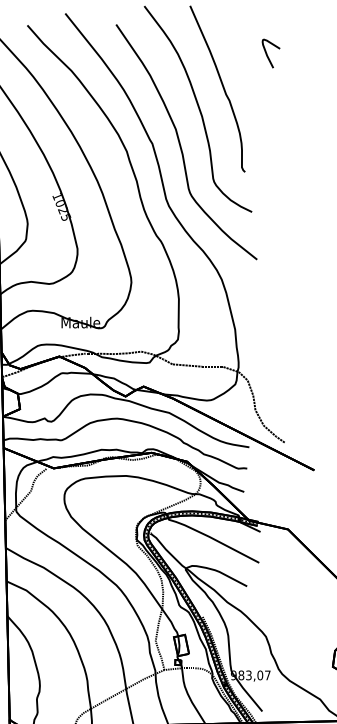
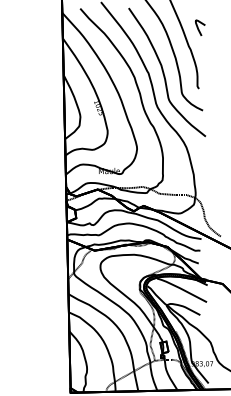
curve: (267, 52) -> (198, 27), moved

